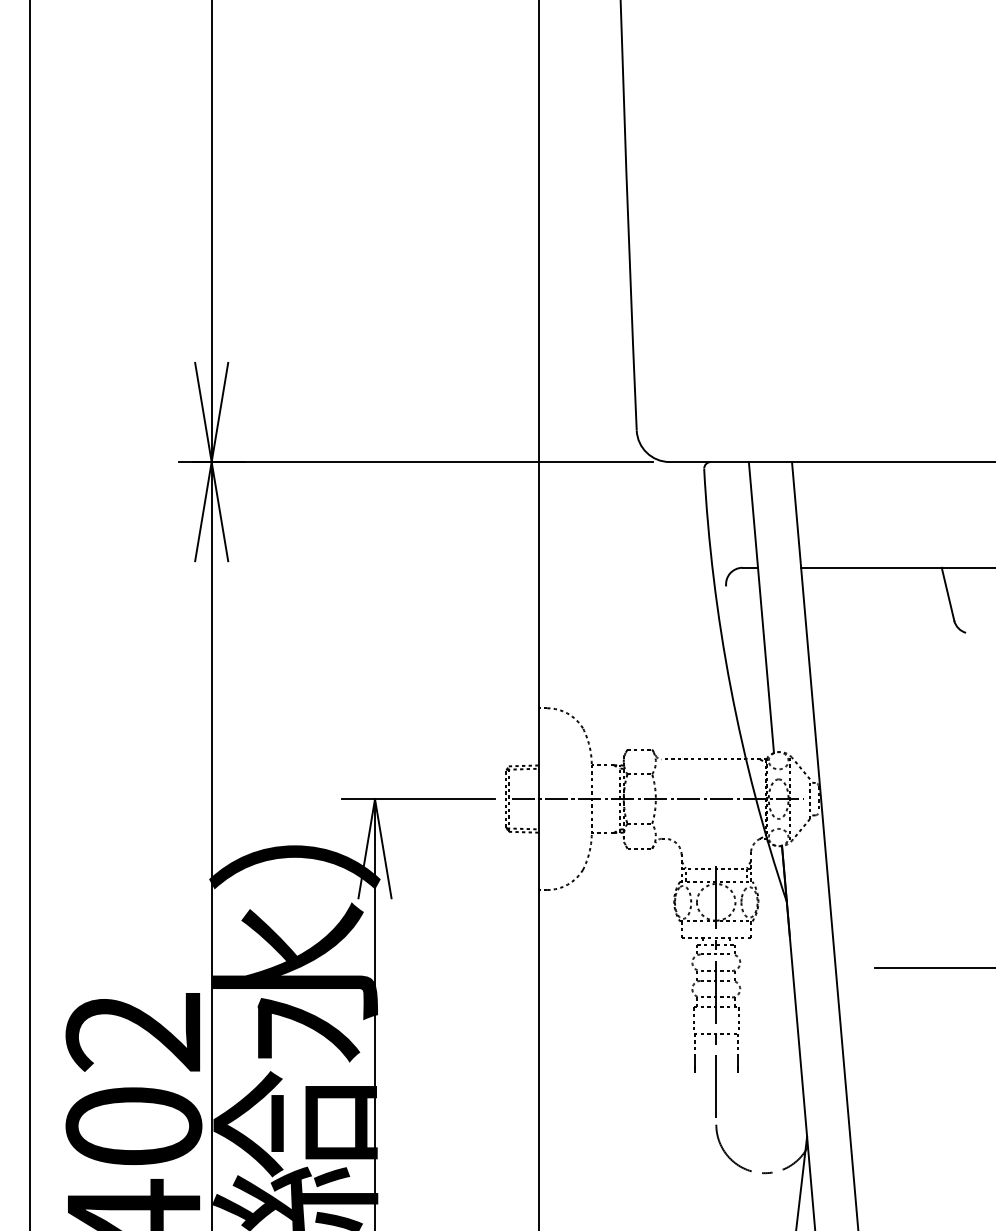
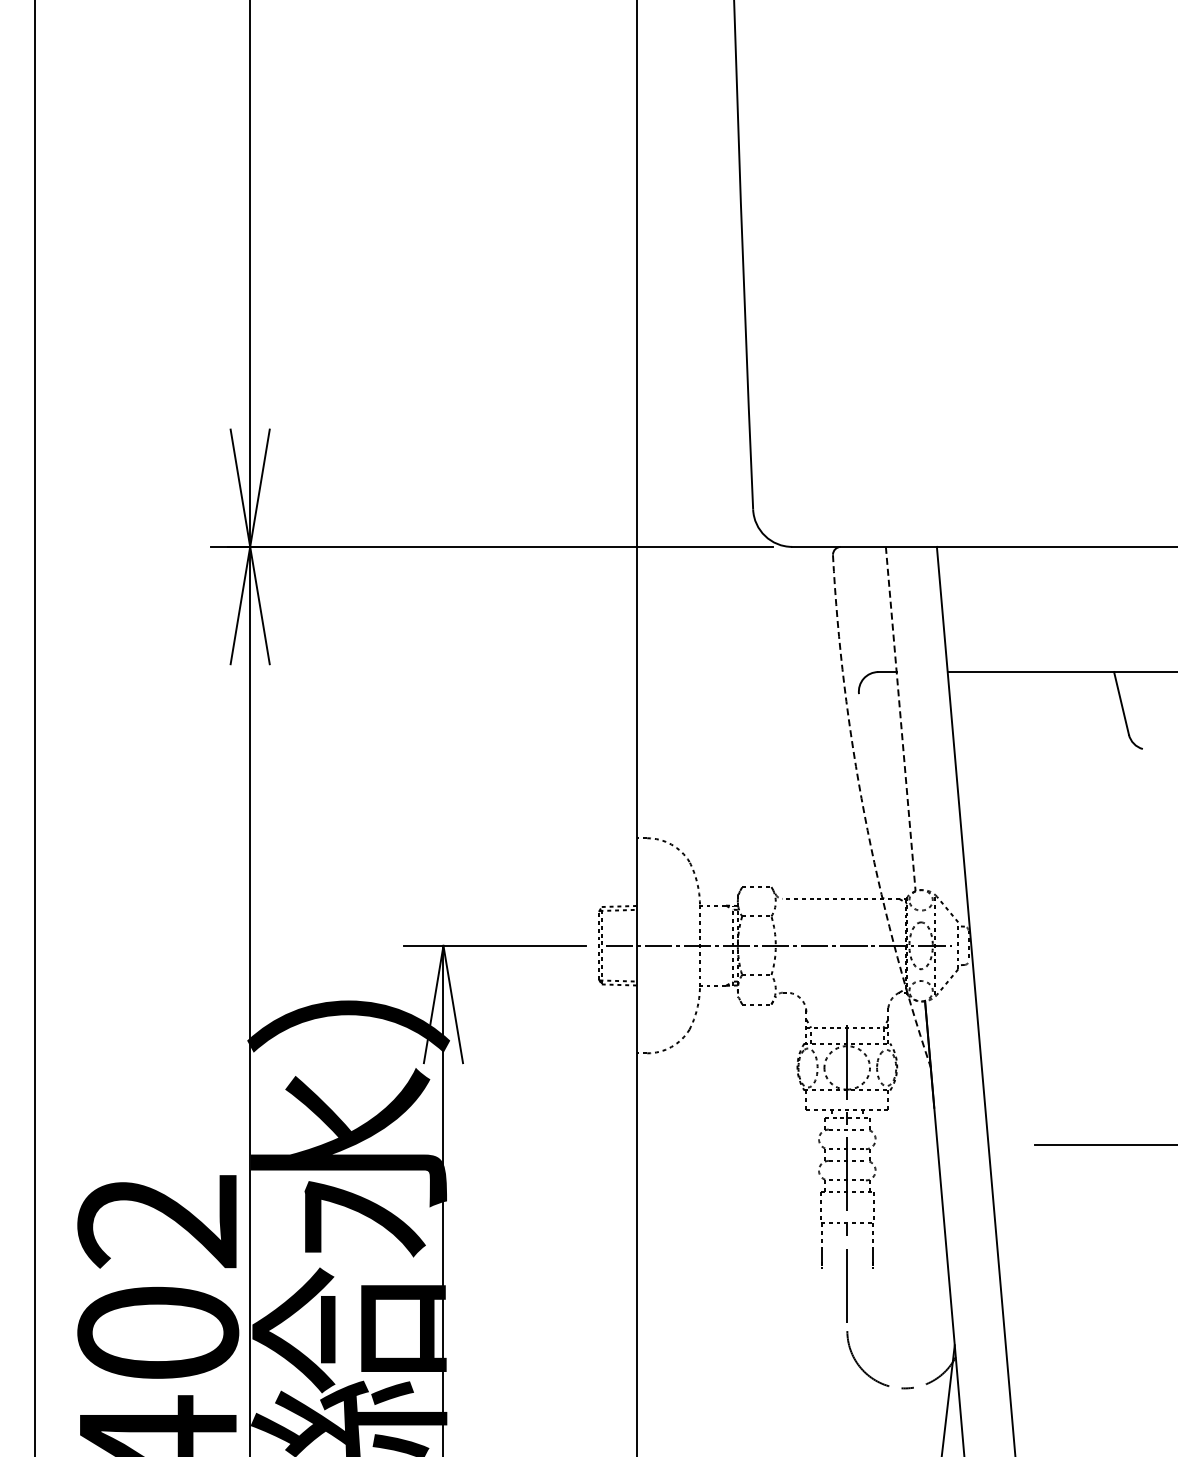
line: (761, 607) -> (900, 719), solid -> dashed
arc: (730, 688) -> (864, 814), solid -> dashed

